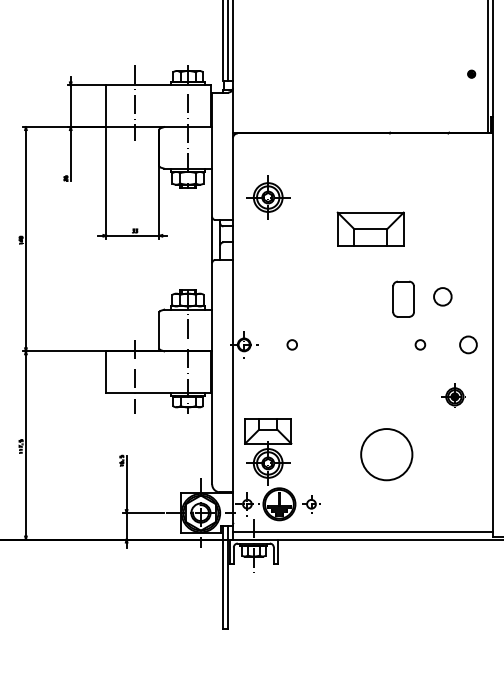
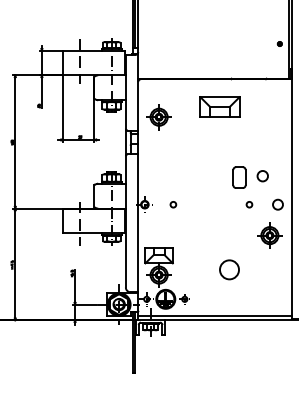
part: (369, 228) -> (219, 106), moved
part: (454, 396) -> (269, 235), size x1.67
circle: (386, 454) -> (229, 269), size x0.62

